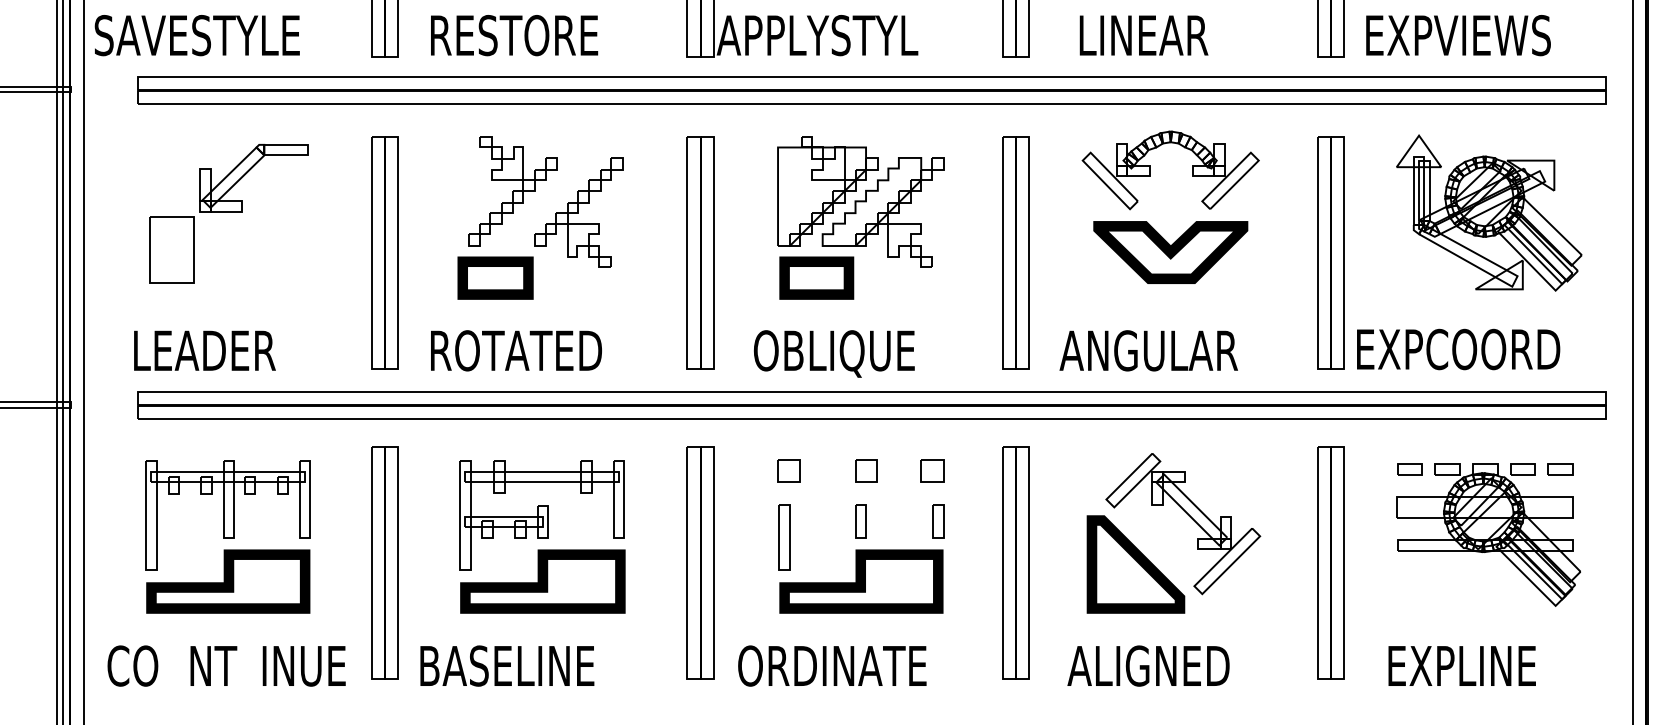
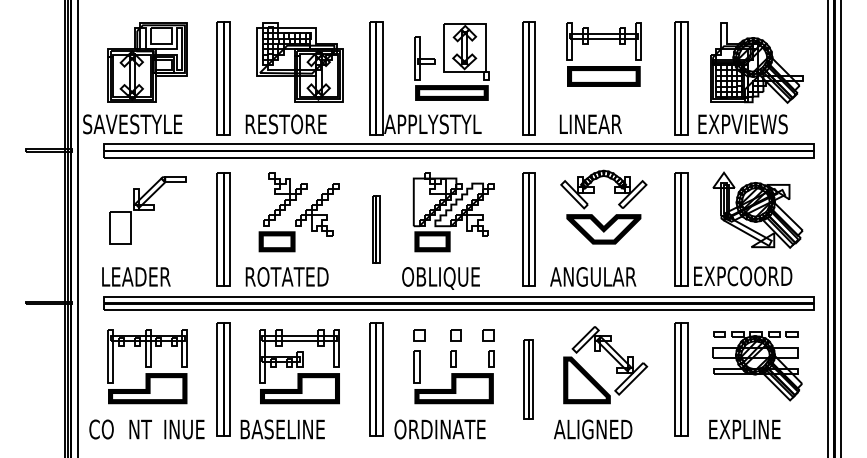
part: (700, 252) -> (376, 229), size x0.6
part: (1015, 562) -> (528, 379), size x0.7

